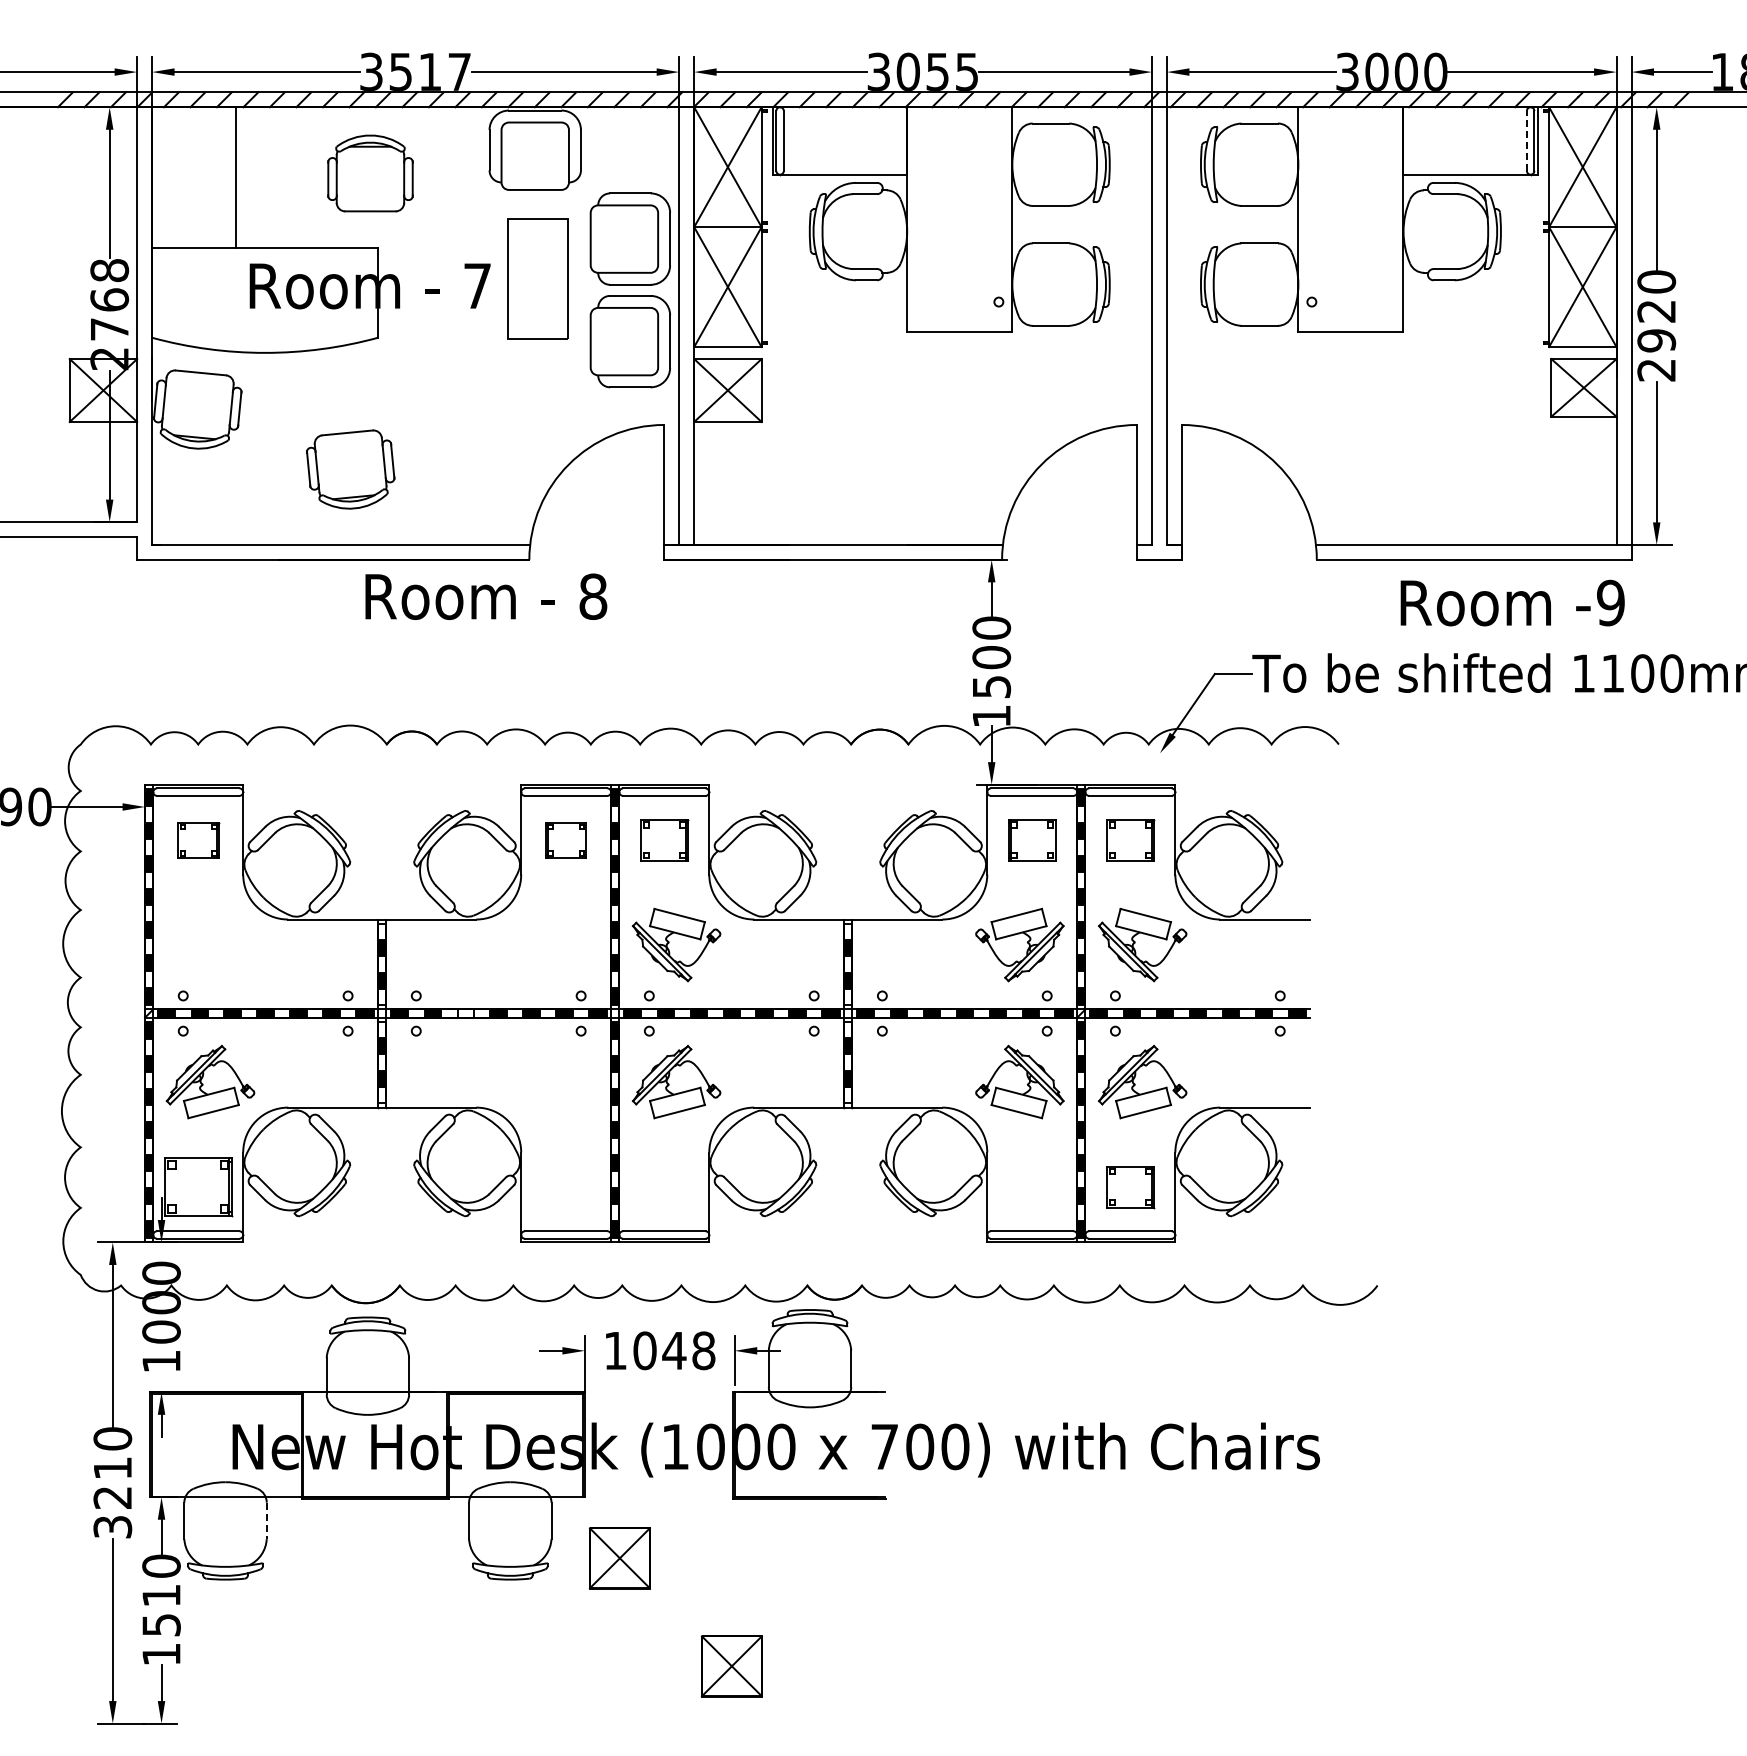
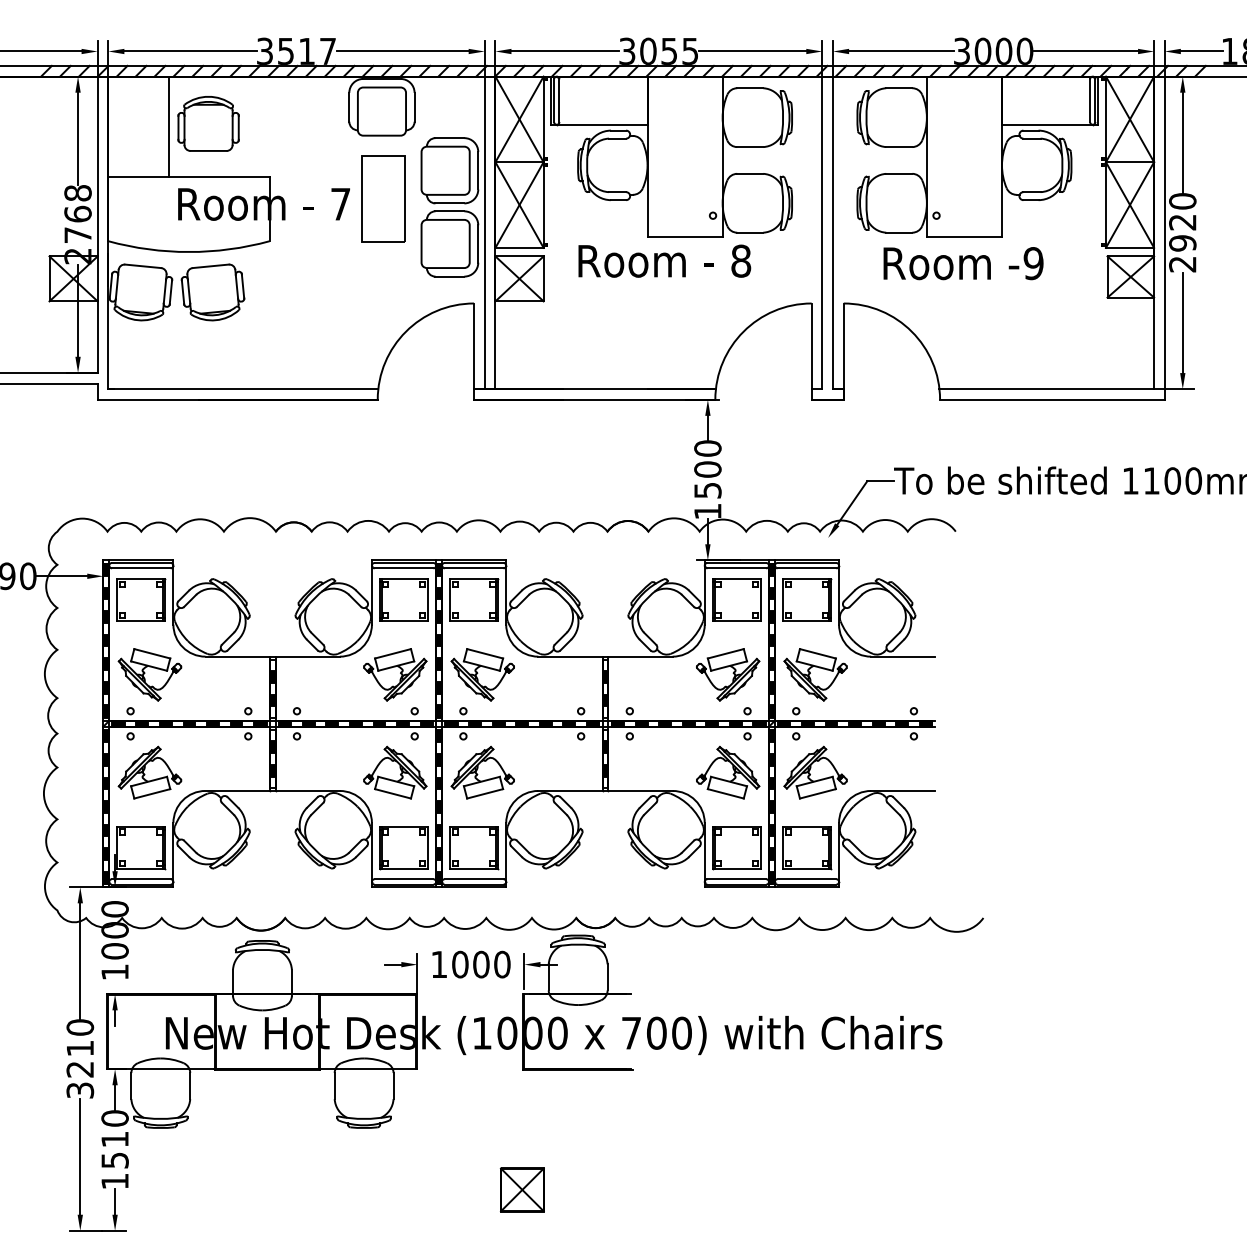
line: (1526, 140) -> (1089, 100), dashed -> solid
part: (370, 173) -> (208, 123), moved
part: (350, 469) -> (212, 292), moved
text: (486, 596) -> (664, 261), moved
text: (1512, 602) -> (963, 263), moved
part: (198, 840) -> (141, 600), size x1.67
part: (565, 840) -> (403, 600), size x1.67
part: (664, 840) -> (474, 600), size x1.43
part: (1032, 840) -> (737, 600), size x1.43
part: (1130, 840) -> (807, 600), size x1.43
part: (560, 942) -> (399, 673), added
part: (203, 943) -> (145, 673), added
fill: (465, 1013) -> (332, 723), added
part: (560, 1084) -> (399, 774), added
part: (565, 1187) -> (403, 848), added
part: (664, 1187) -> (474, 848), added
part: (1032, 1187) -> (737, 848), added
part: (1130, 1187) -> (807, 848), size x1.43
text: (688, 1350) -> (491, 964), 1048 -> 1000
line: (266, 1521) -> (190, 1086), dashed -> solid
part: (619, 1558) -> (442, 1112), removed

